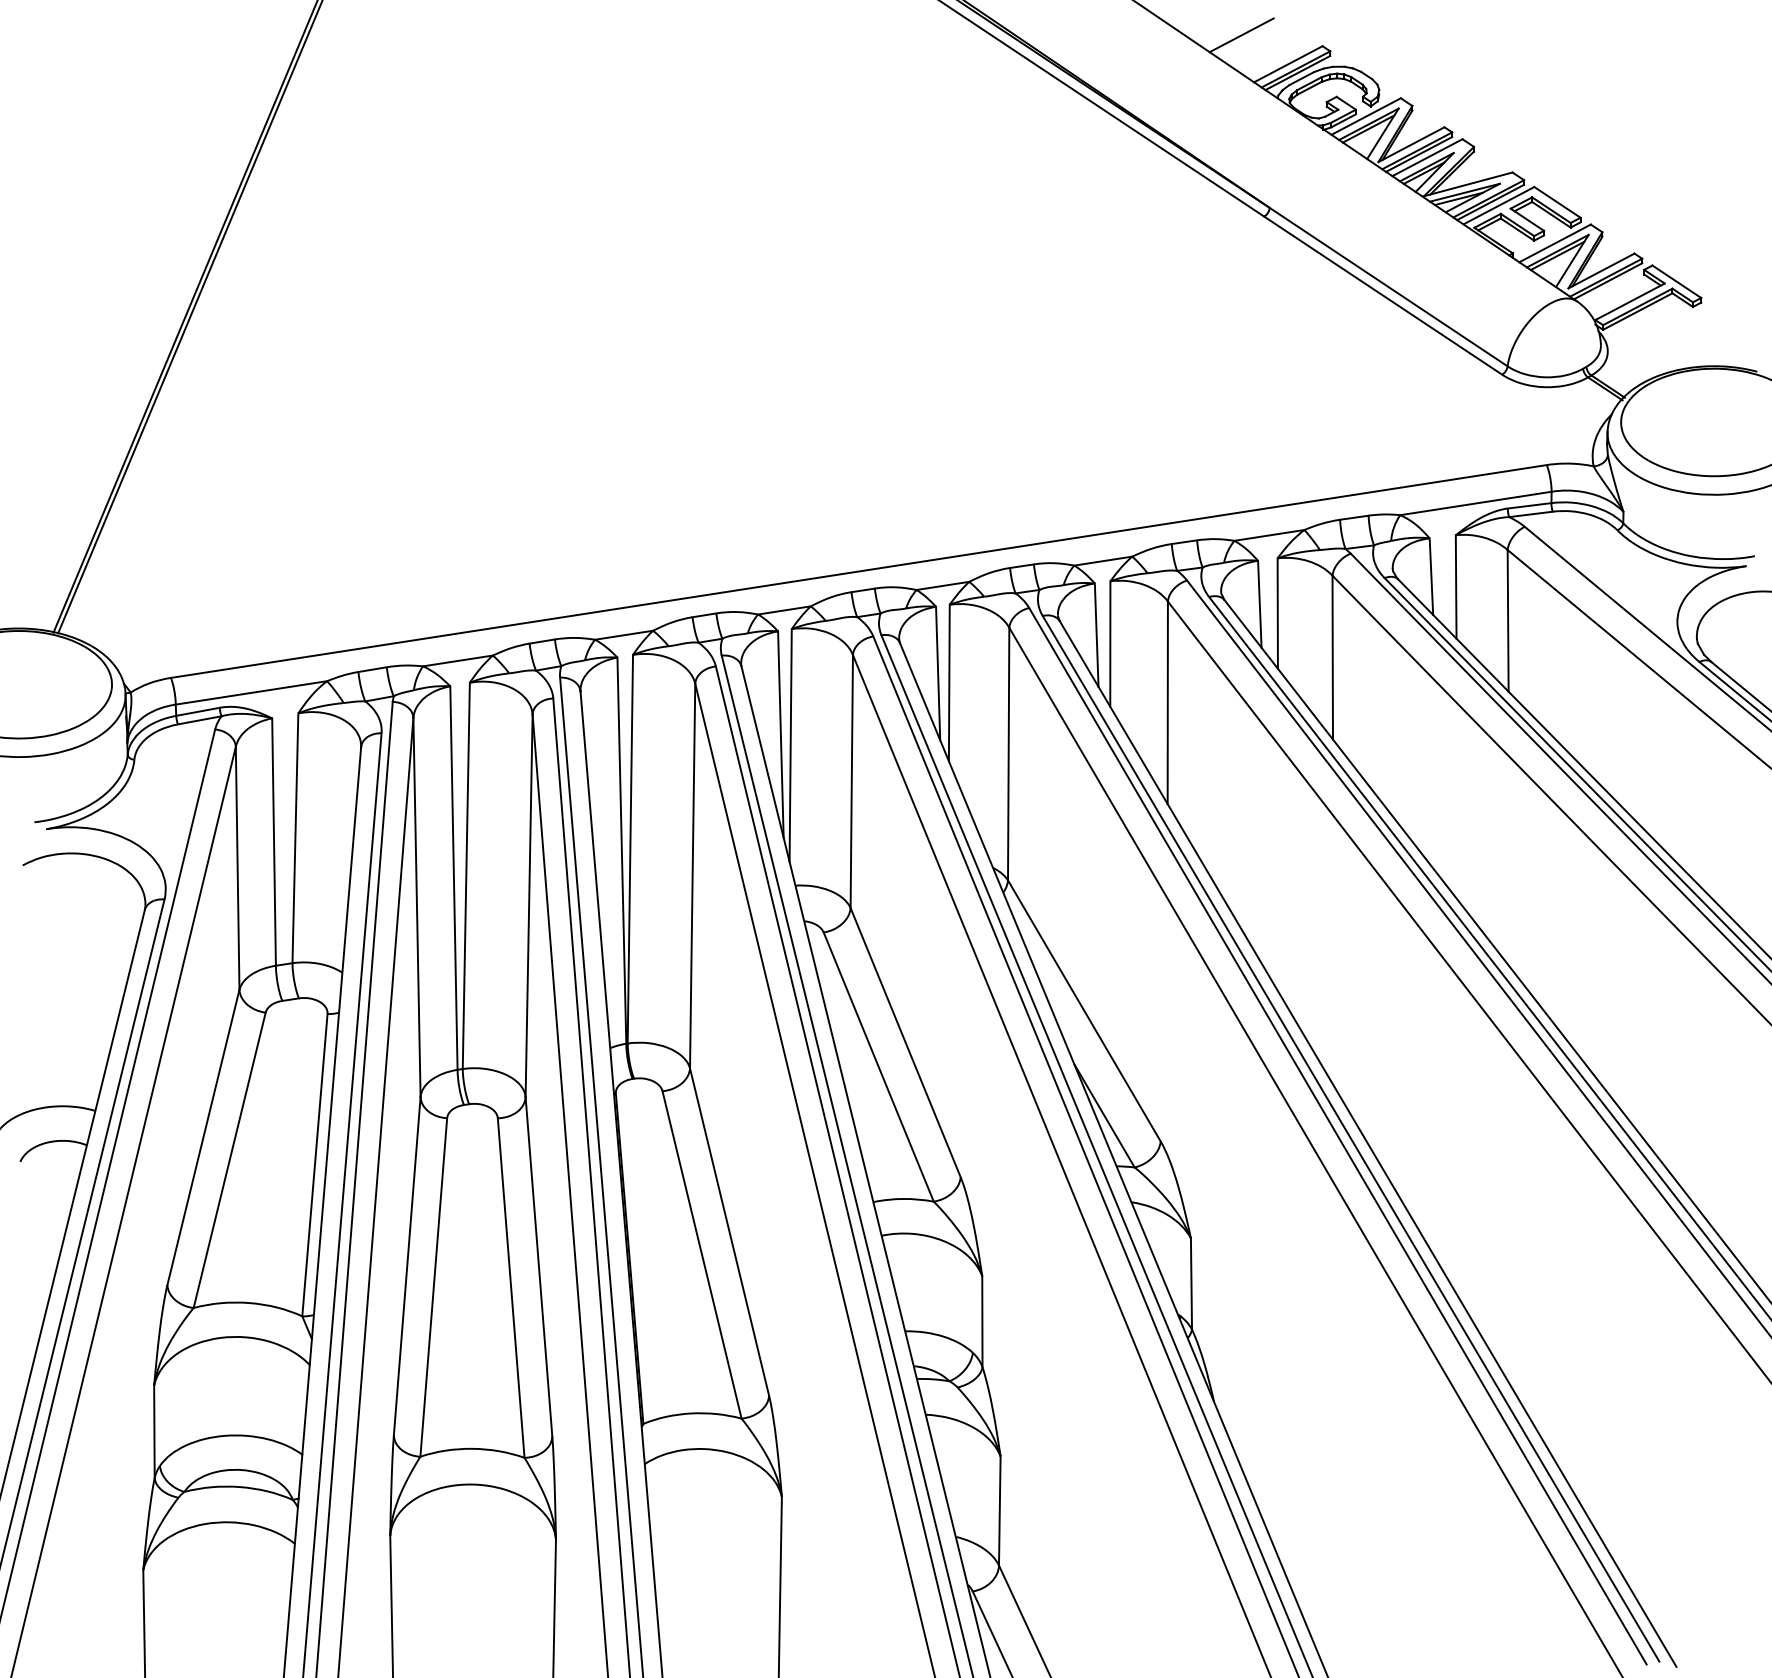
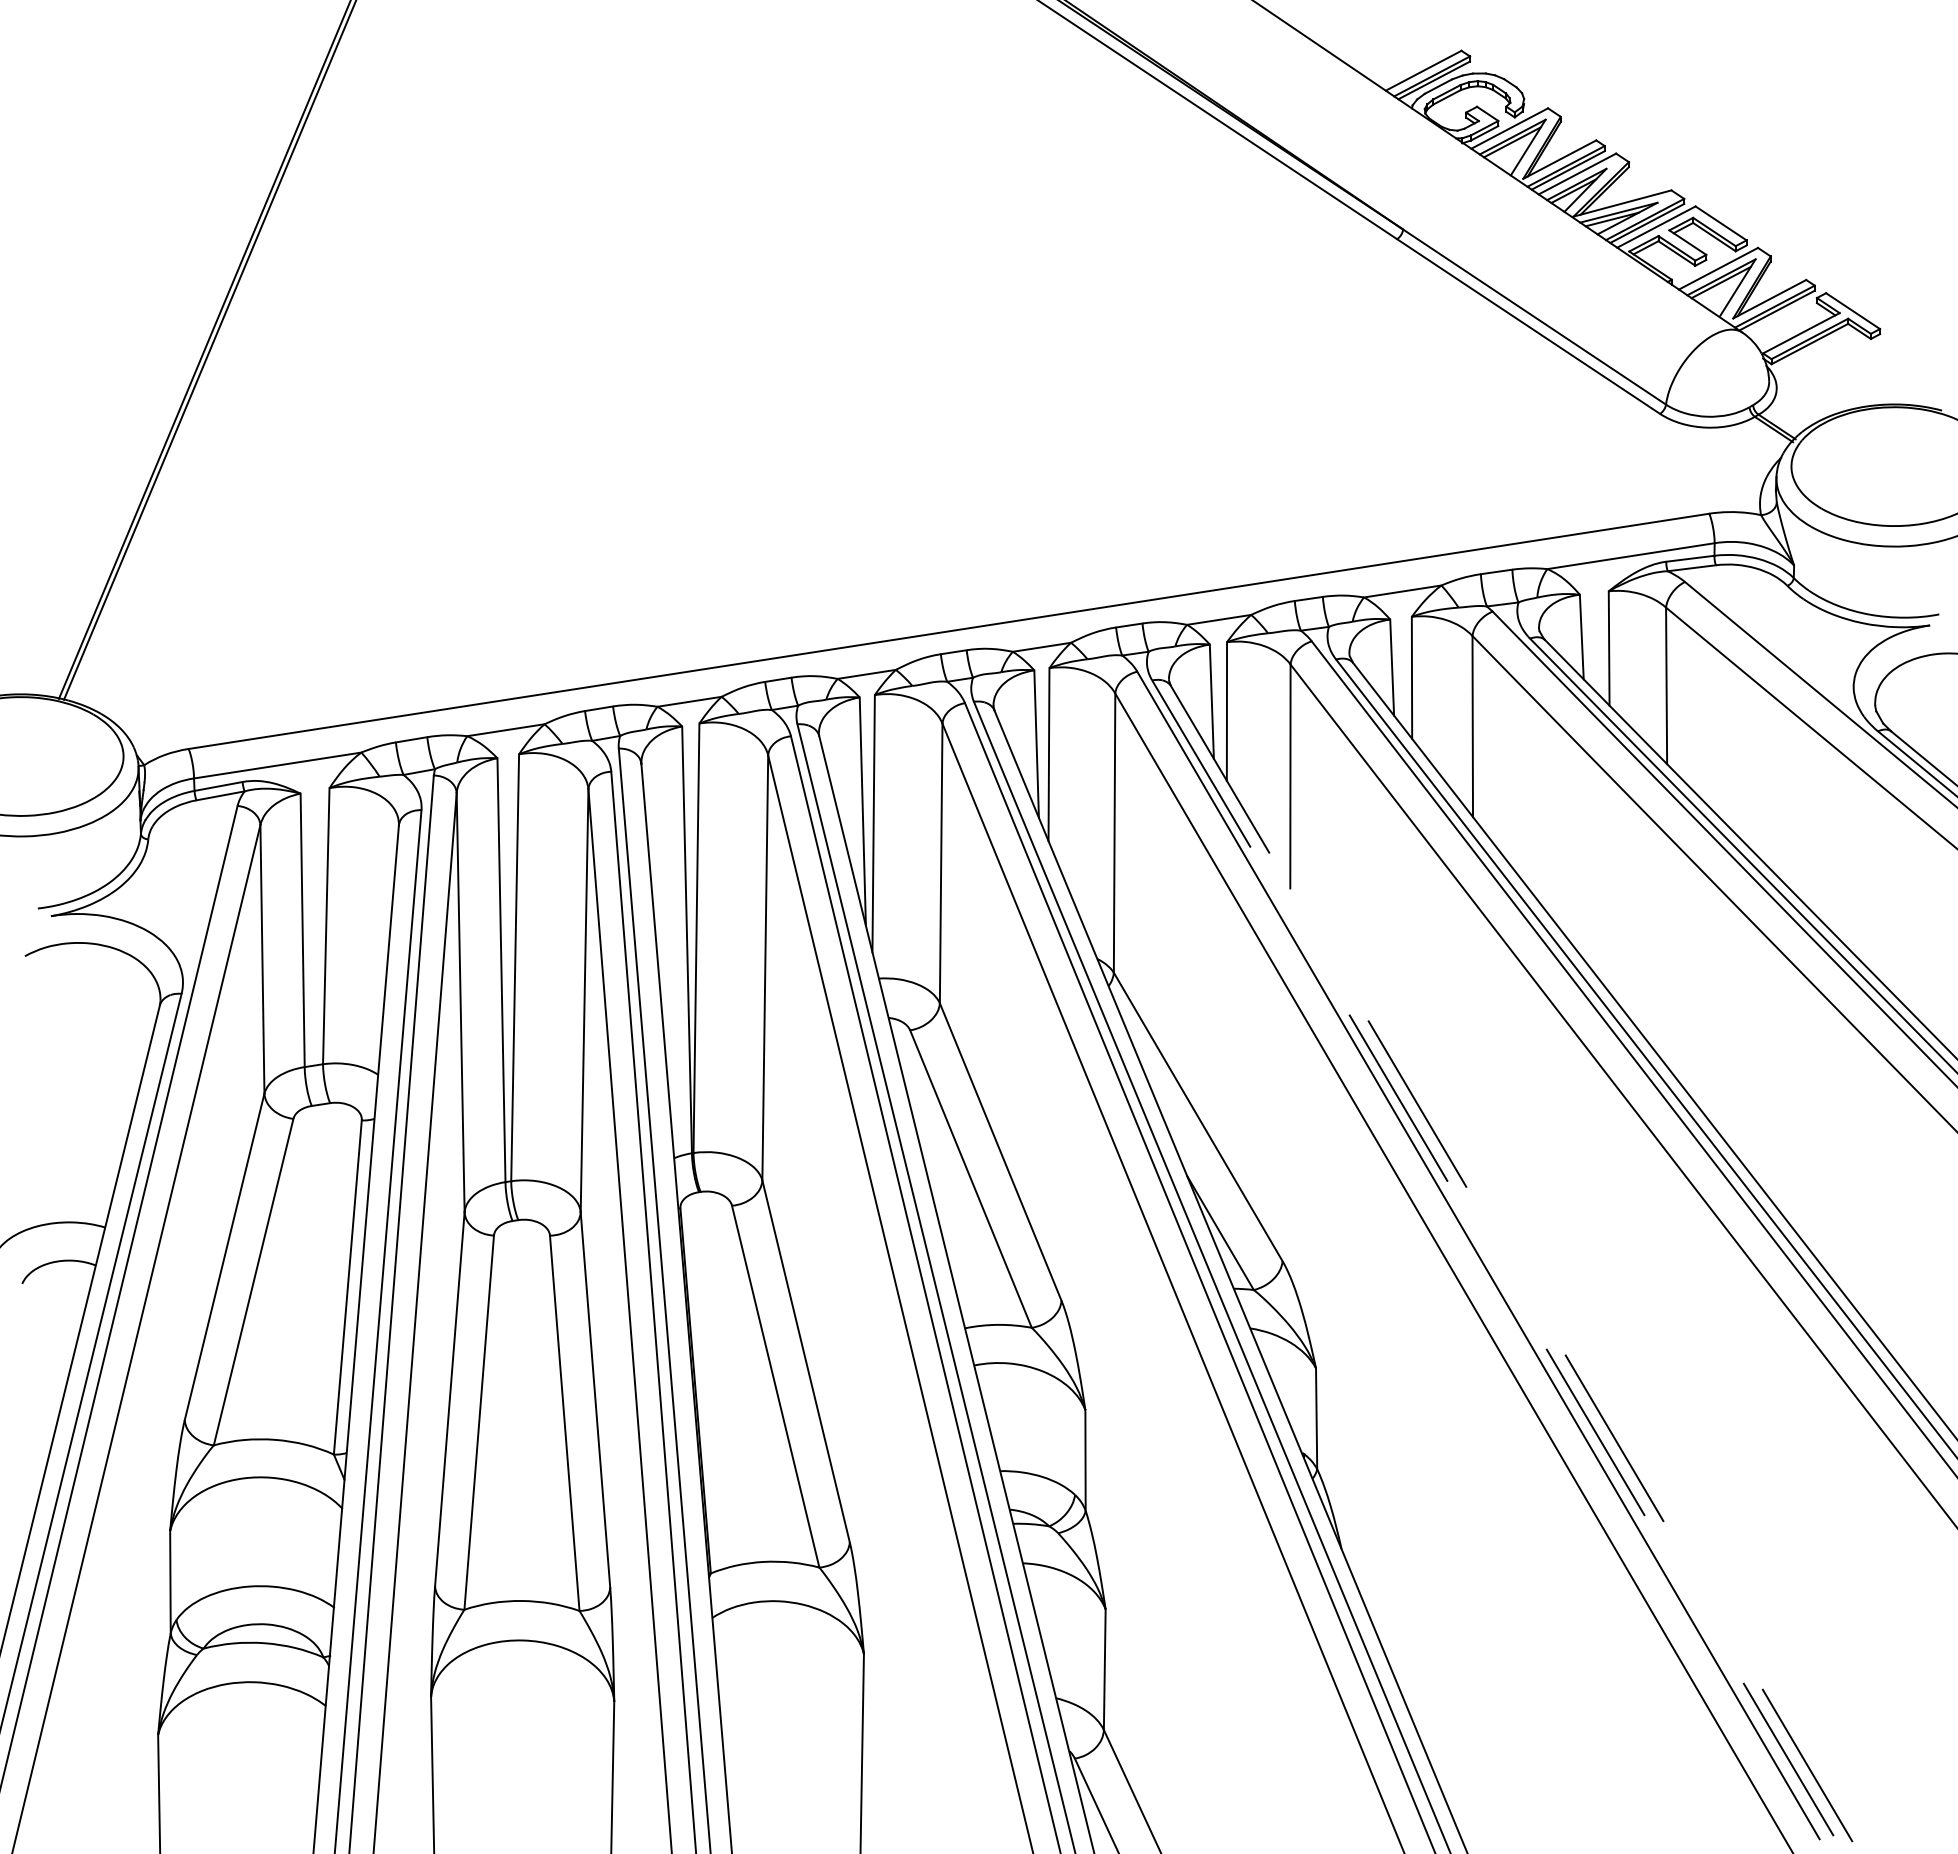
line: (1241, 35) -> (1371, 38), removed
line: (1350, 1138) -> (1492, 1258), solid -> dashed
line: (1367, 1144) -> (1511, 1264), solid -> dashed

